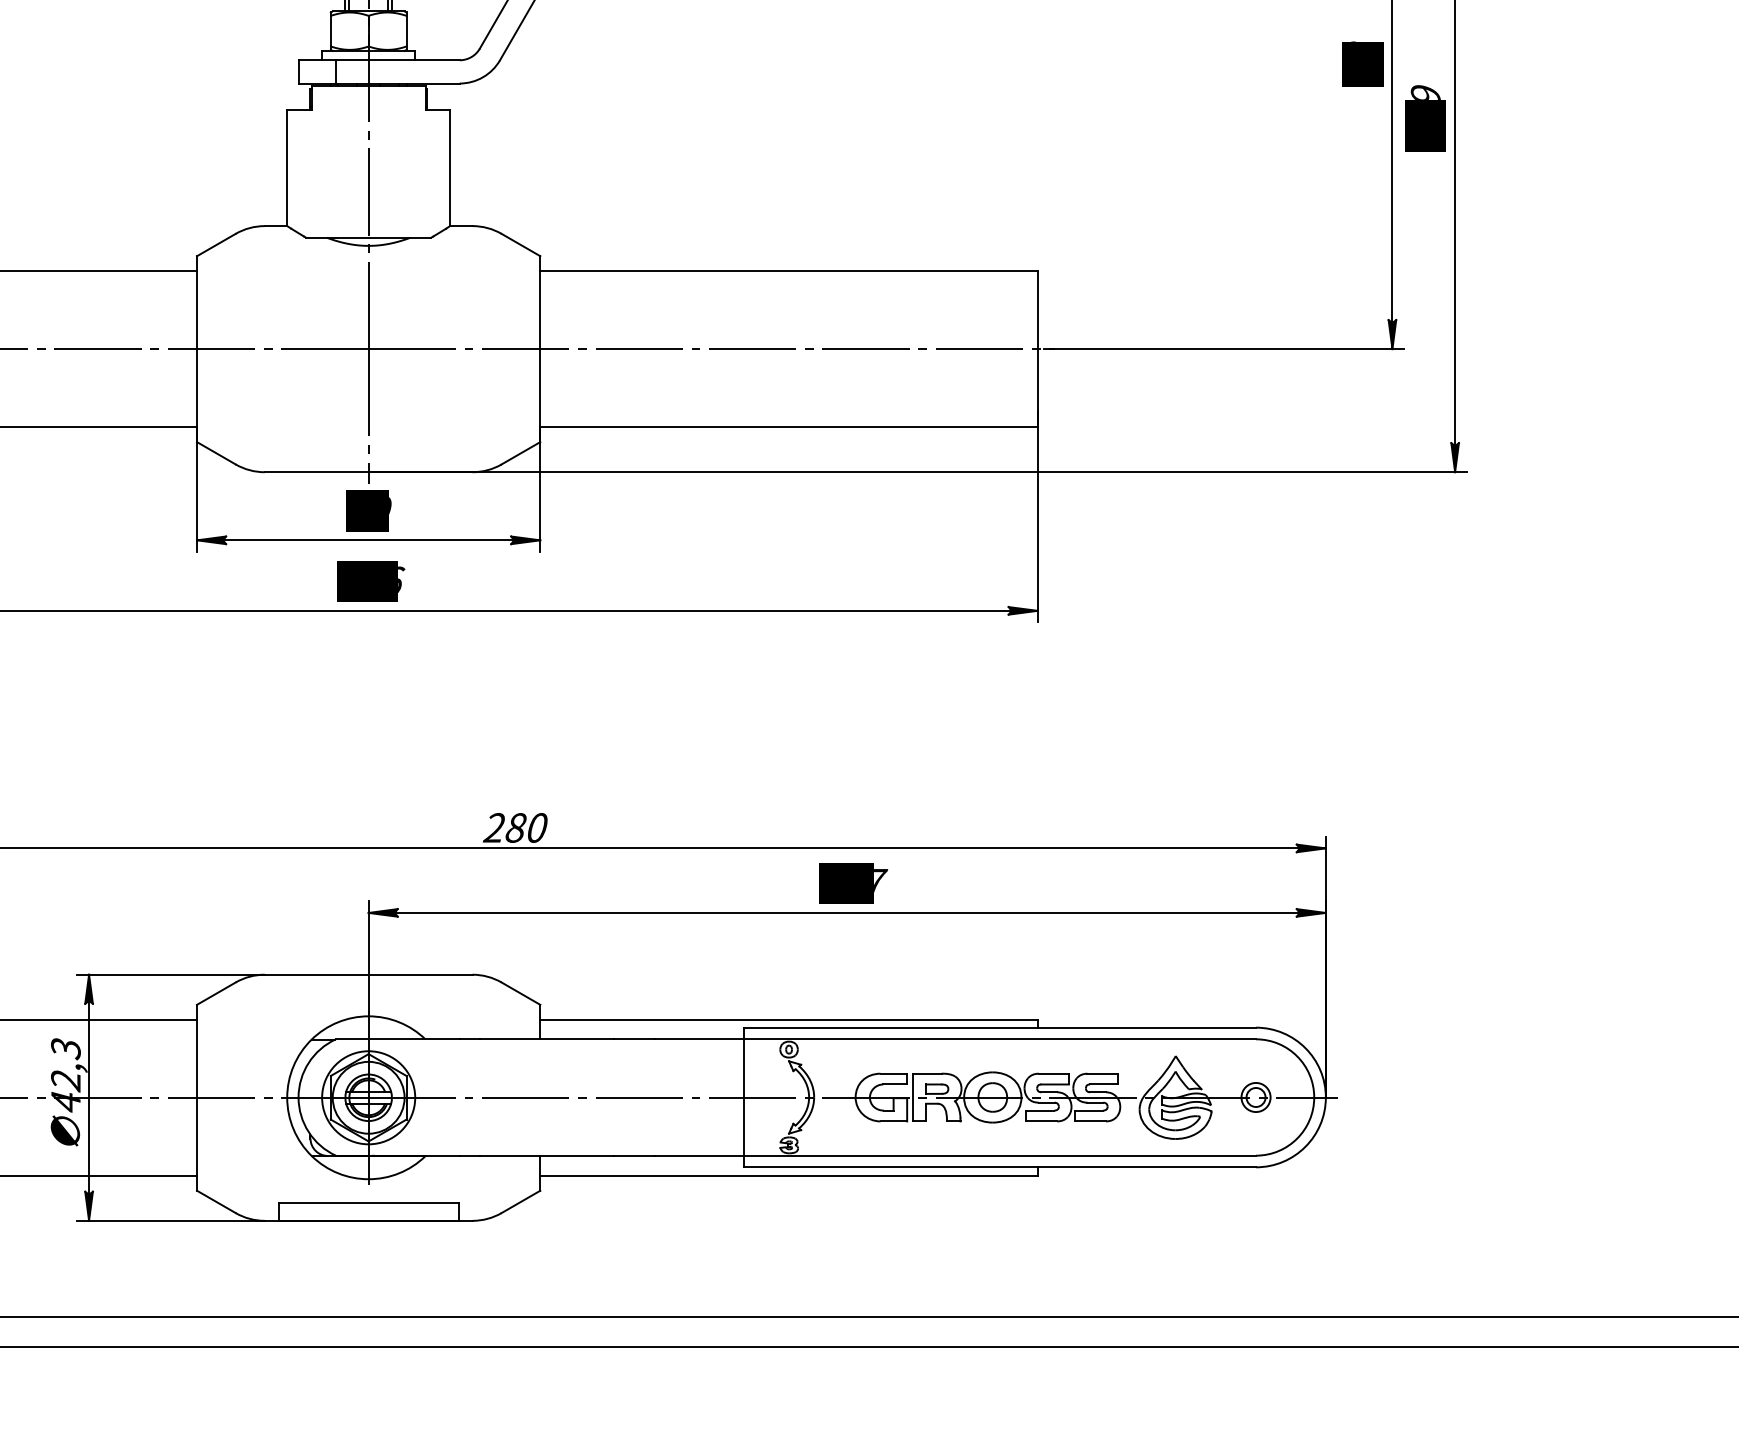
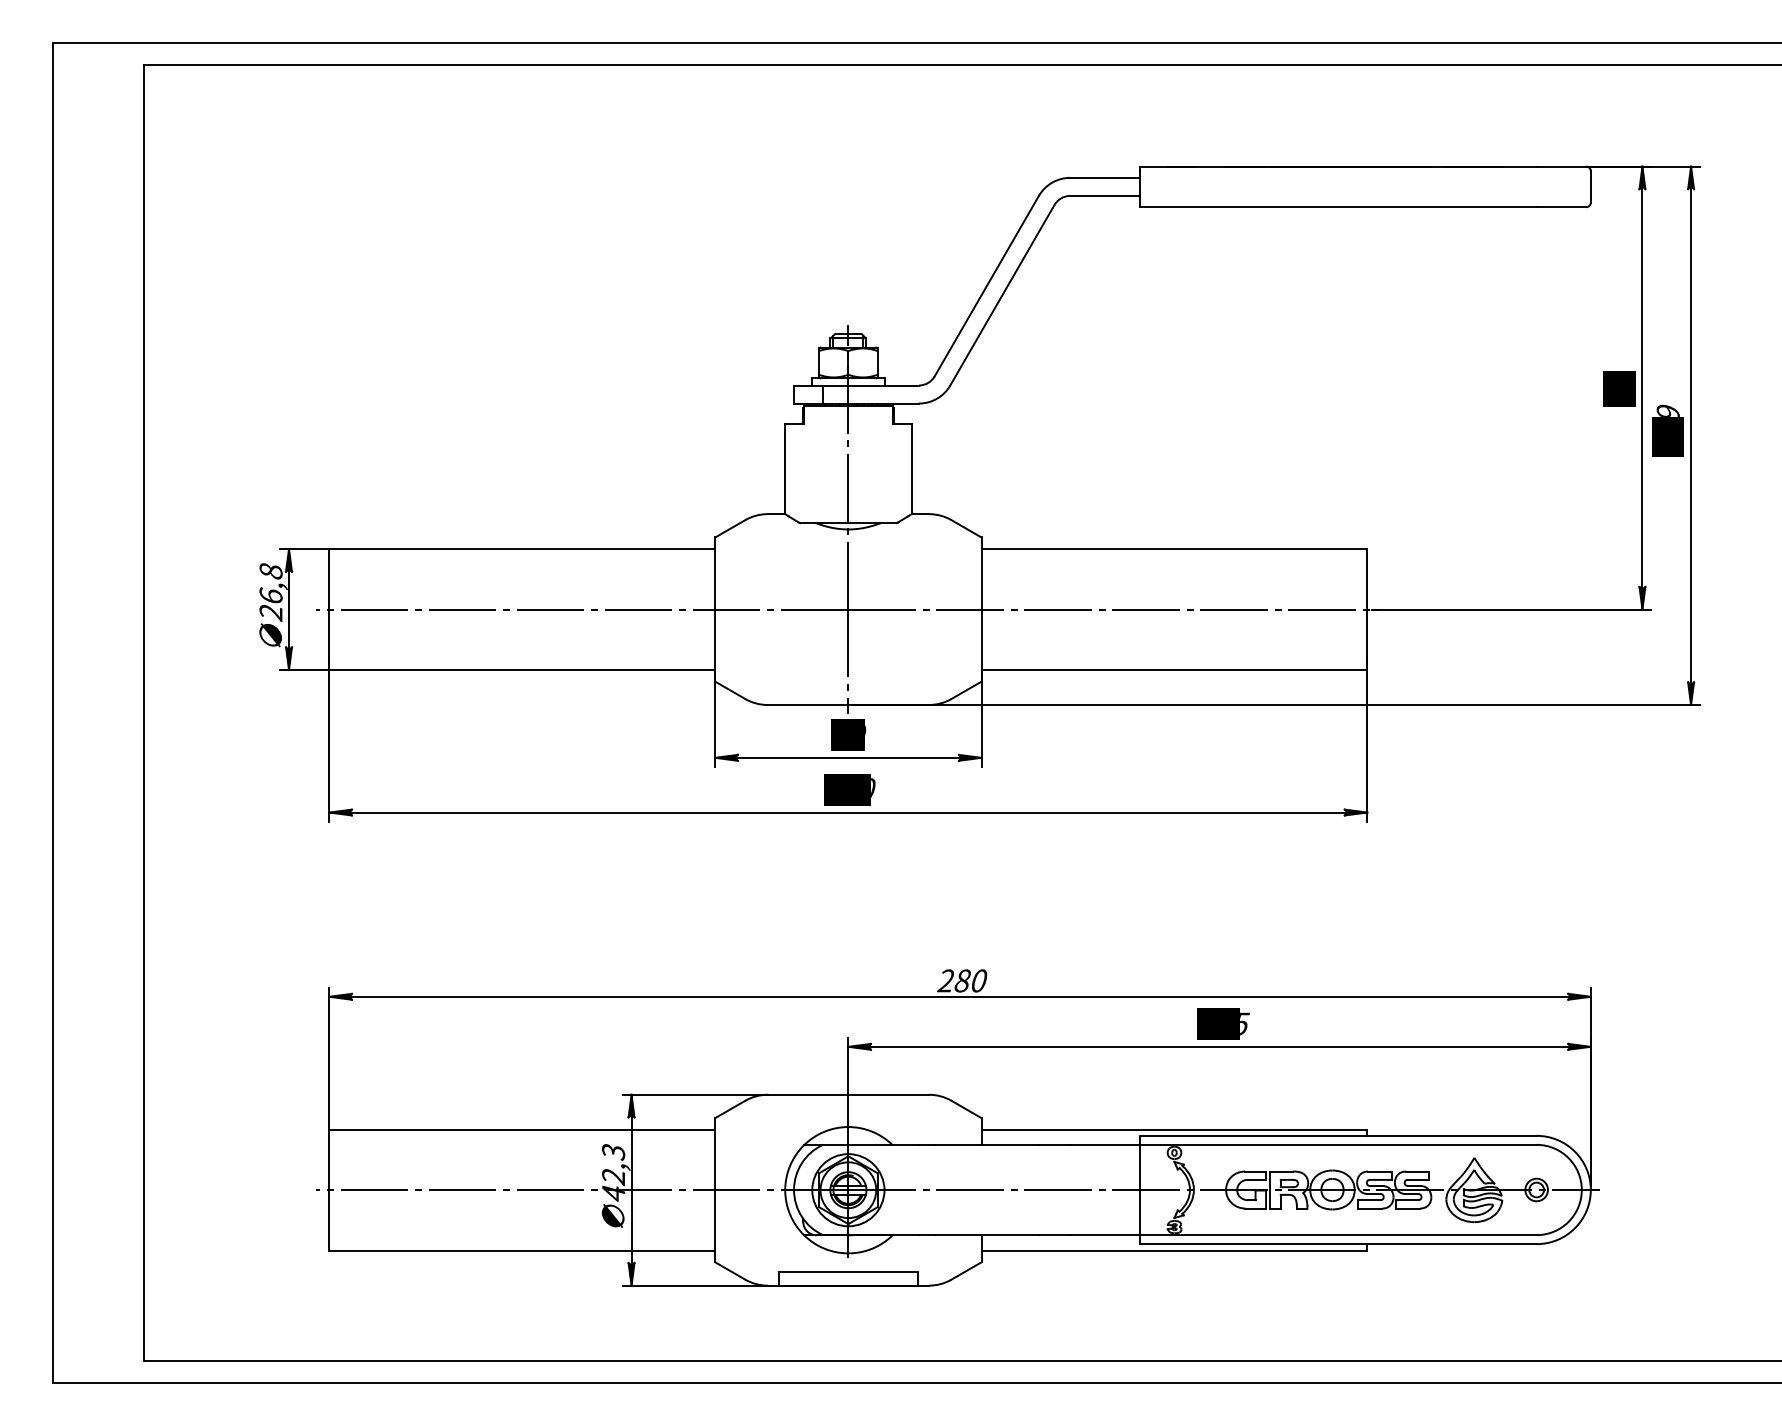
text: (401, 579) -> (873, 788), 236 -> 230
text: (880, 882) -> (1245, 1023), 177 -> 165

